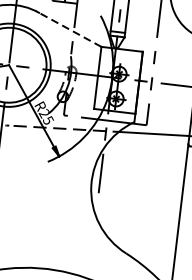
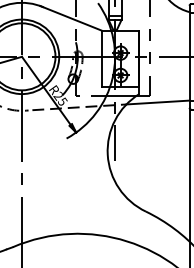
line: (68, 29) -> (70, 18), dashed -> solid

